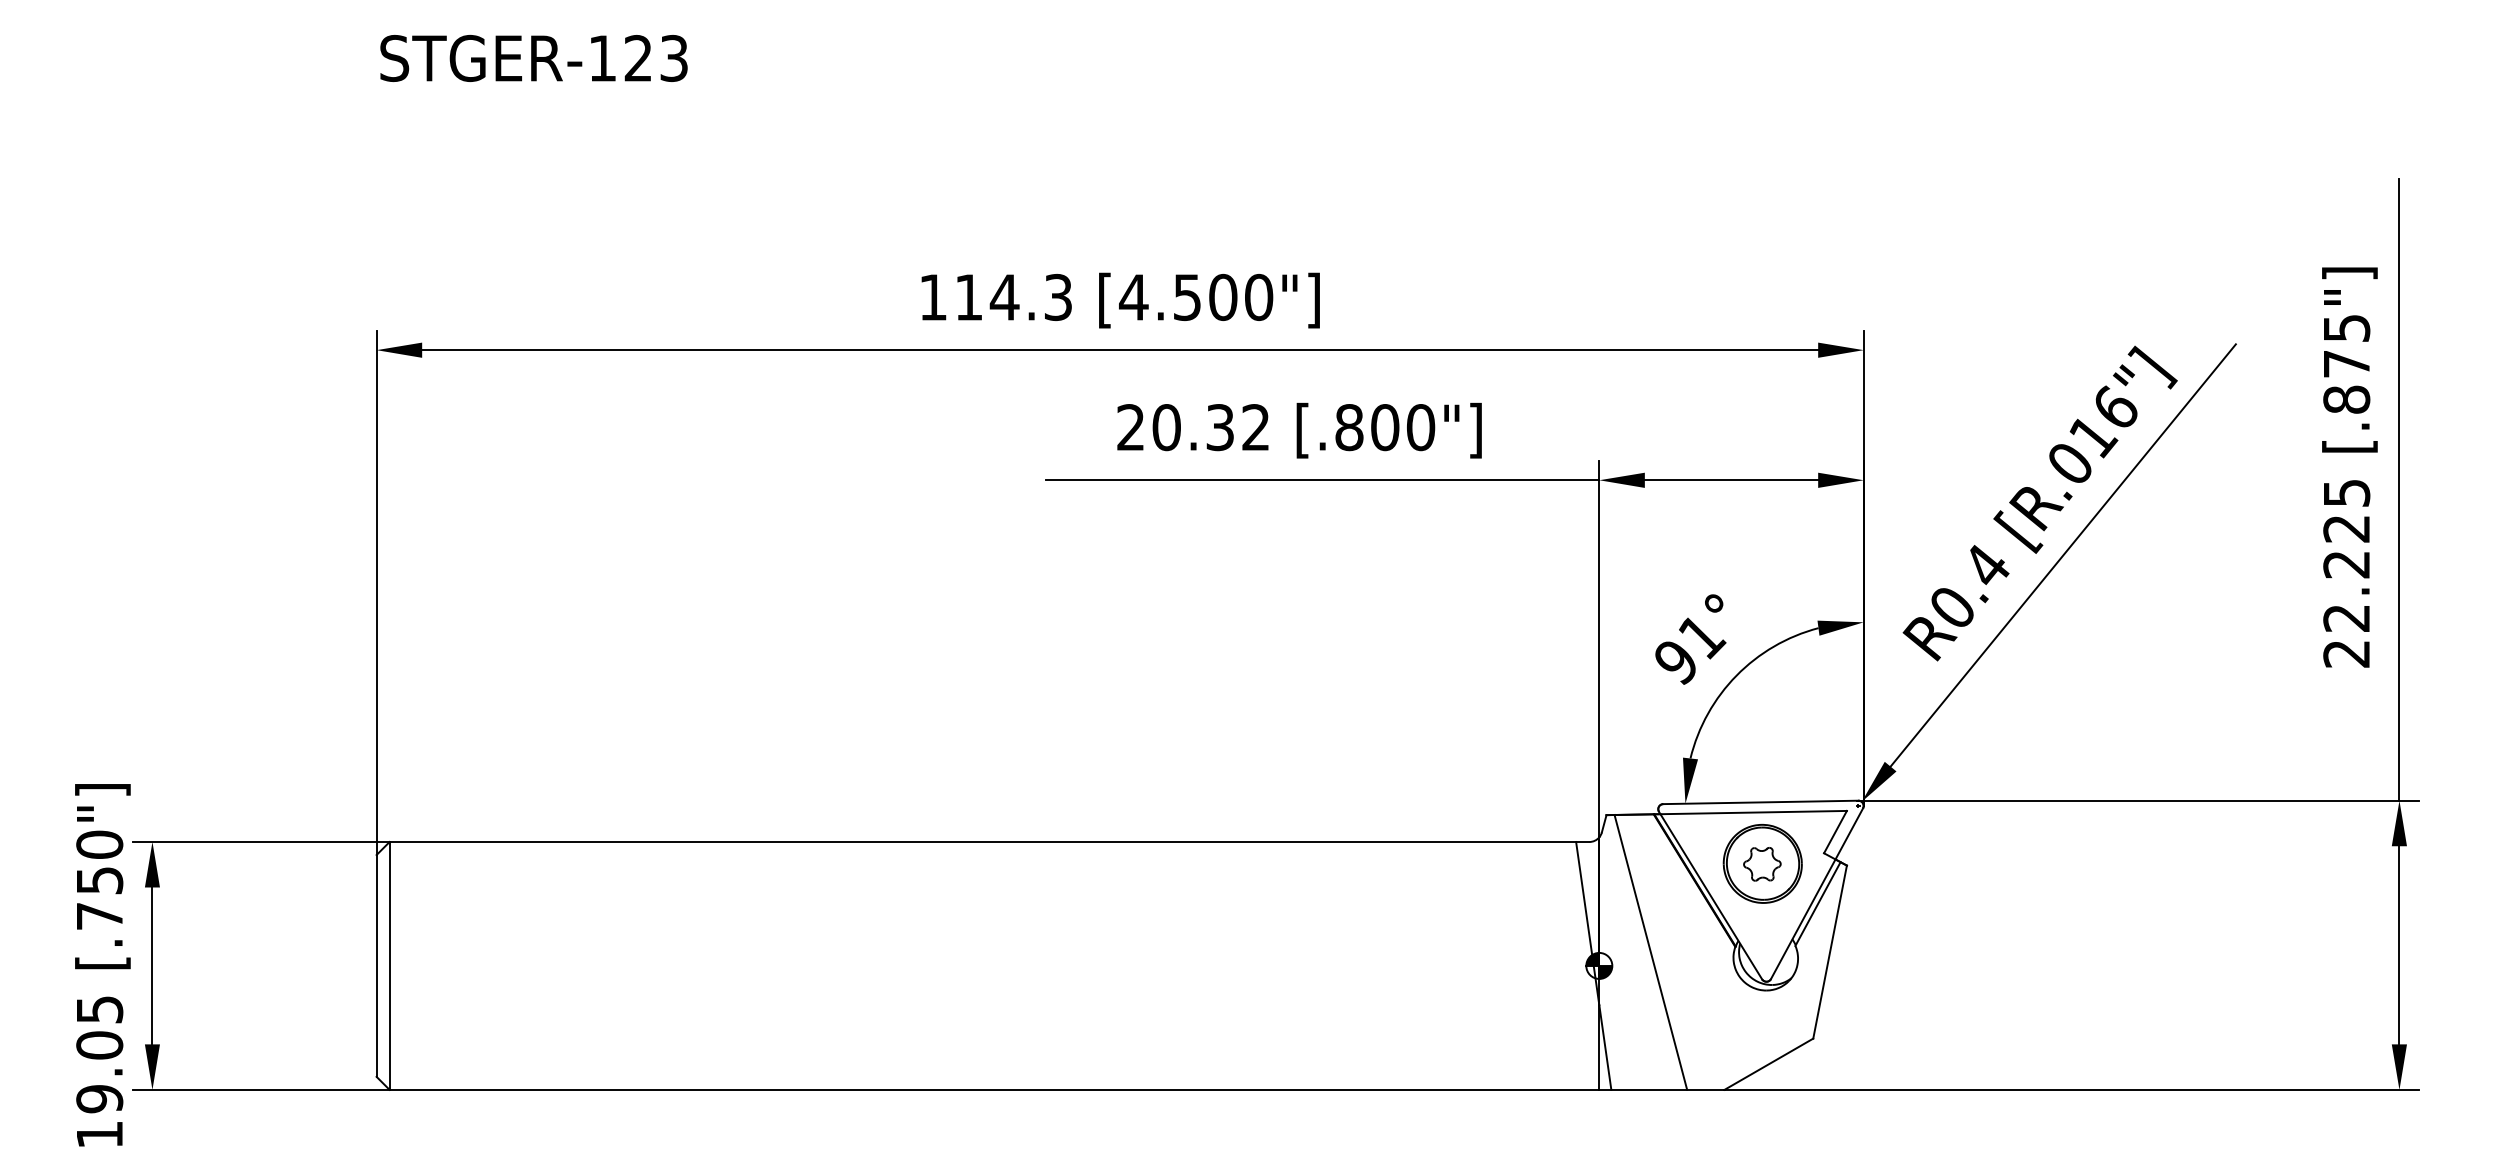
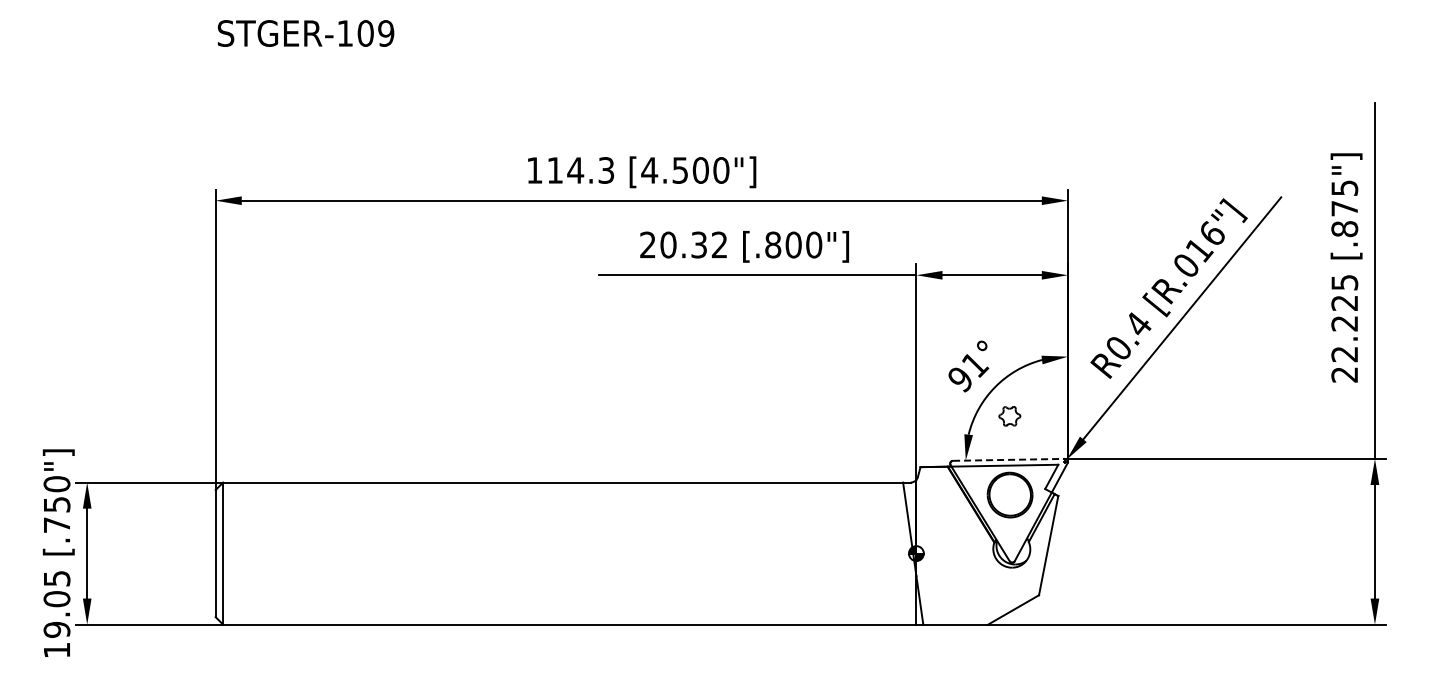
text: (655, 58) -> (375, 33), STGER-123 -> STGER-109
line: (1760, 801) -> (1008, 459), solid -> dashed
part: (1761, 864) -> (1009, 416), moved
line: (1650, 951) -> (945, 545), removed

